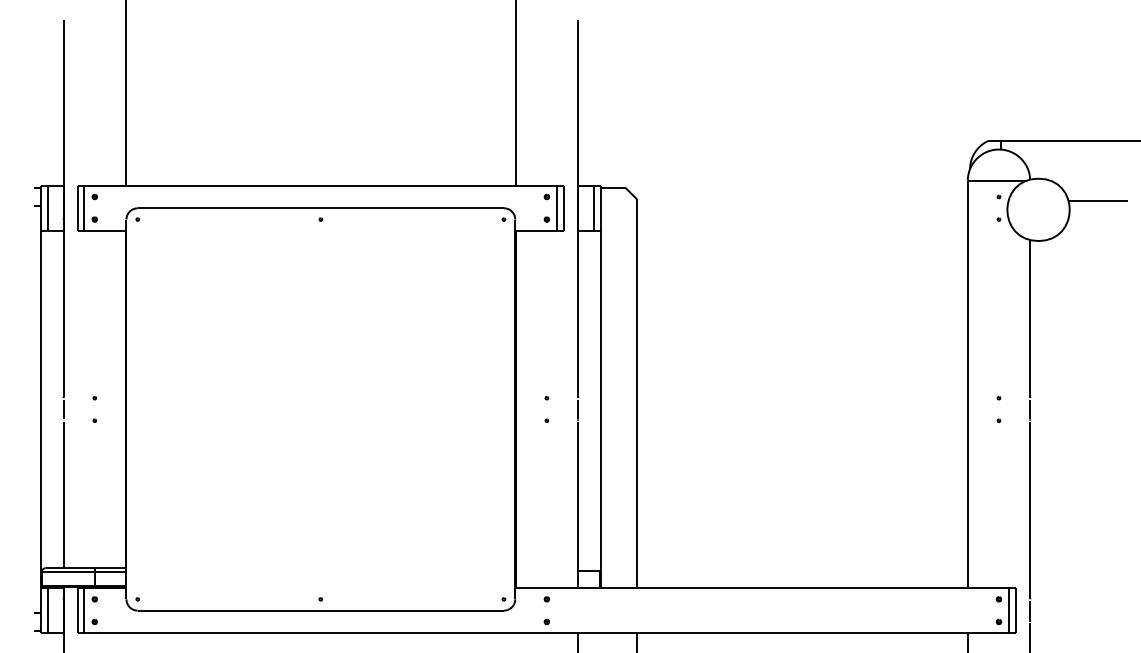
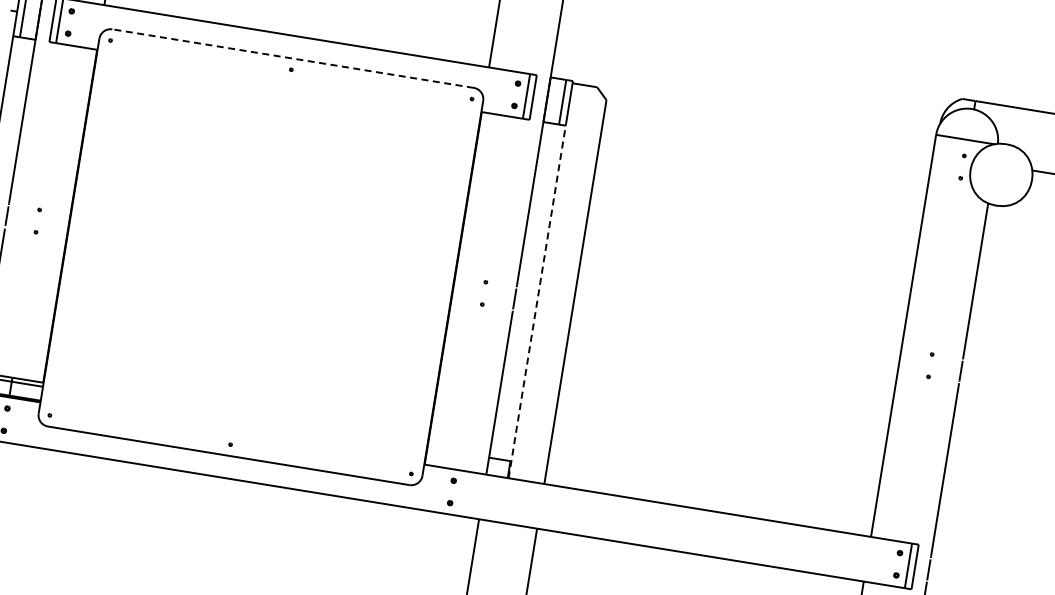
line: (320, 208) -> (292, 58), solid -> dashed
line: (600, 409) -> (536, 301), solid -> dashed

